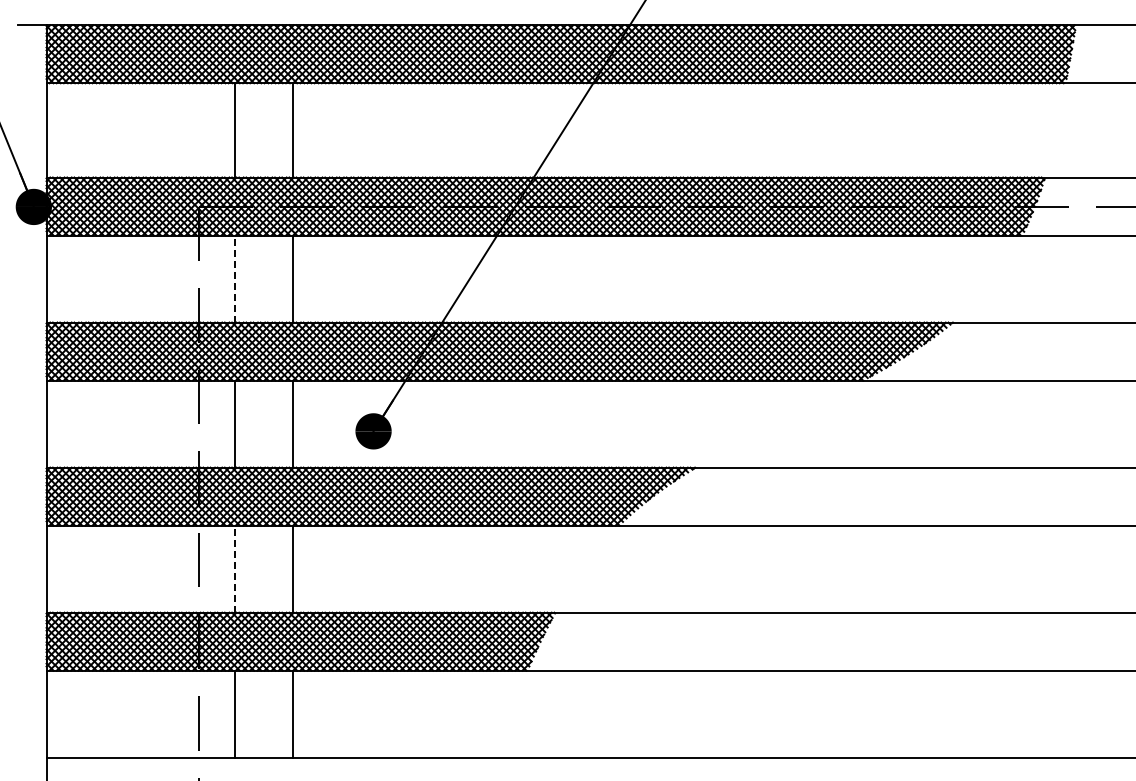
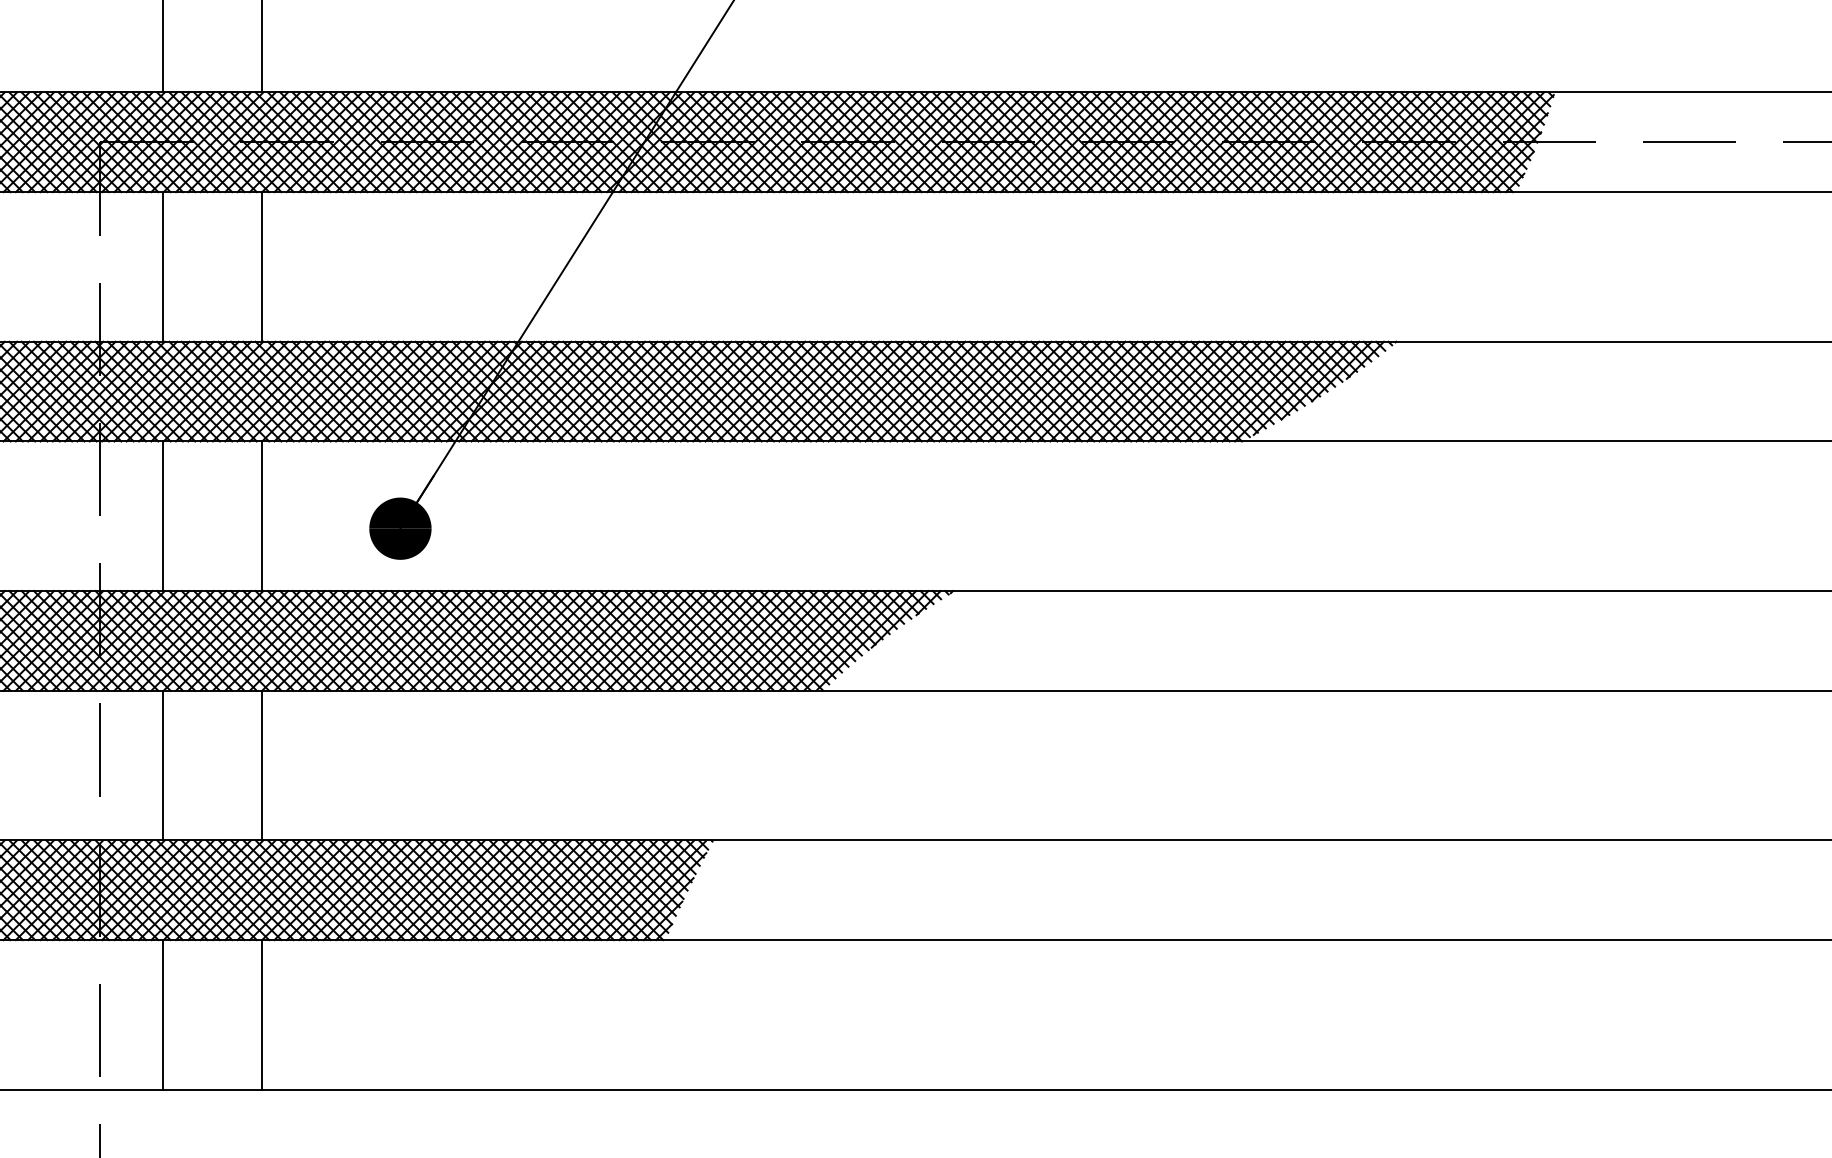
line: (235, 279) -> (163, 267), dashed -> solid
line: (235, 569) -> (163, 766), dashed -> solid

